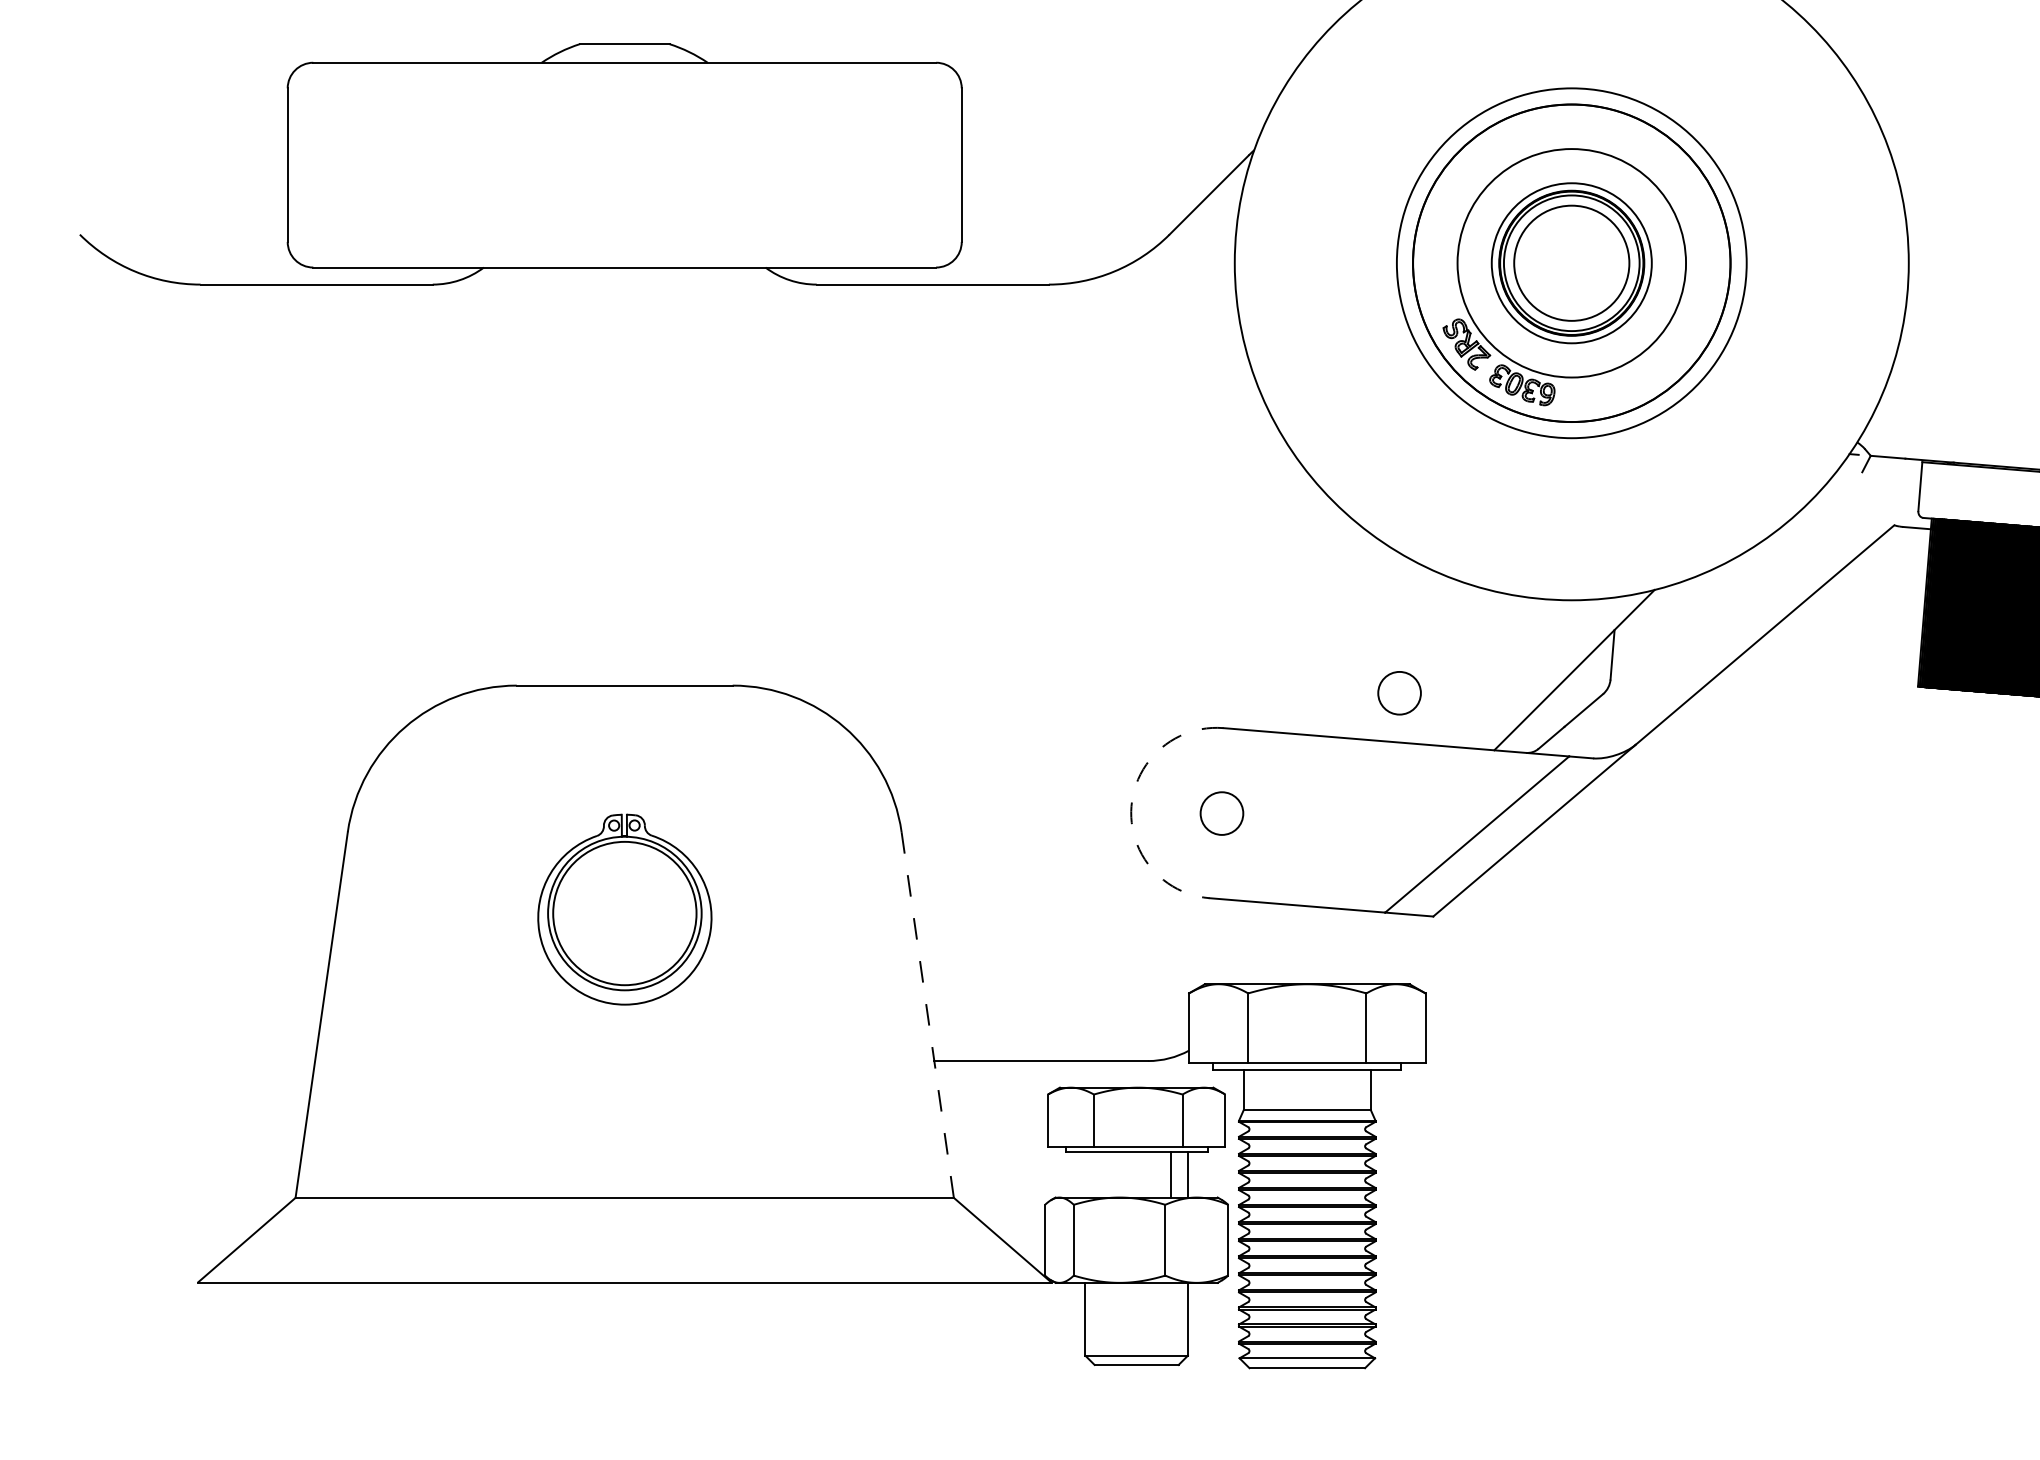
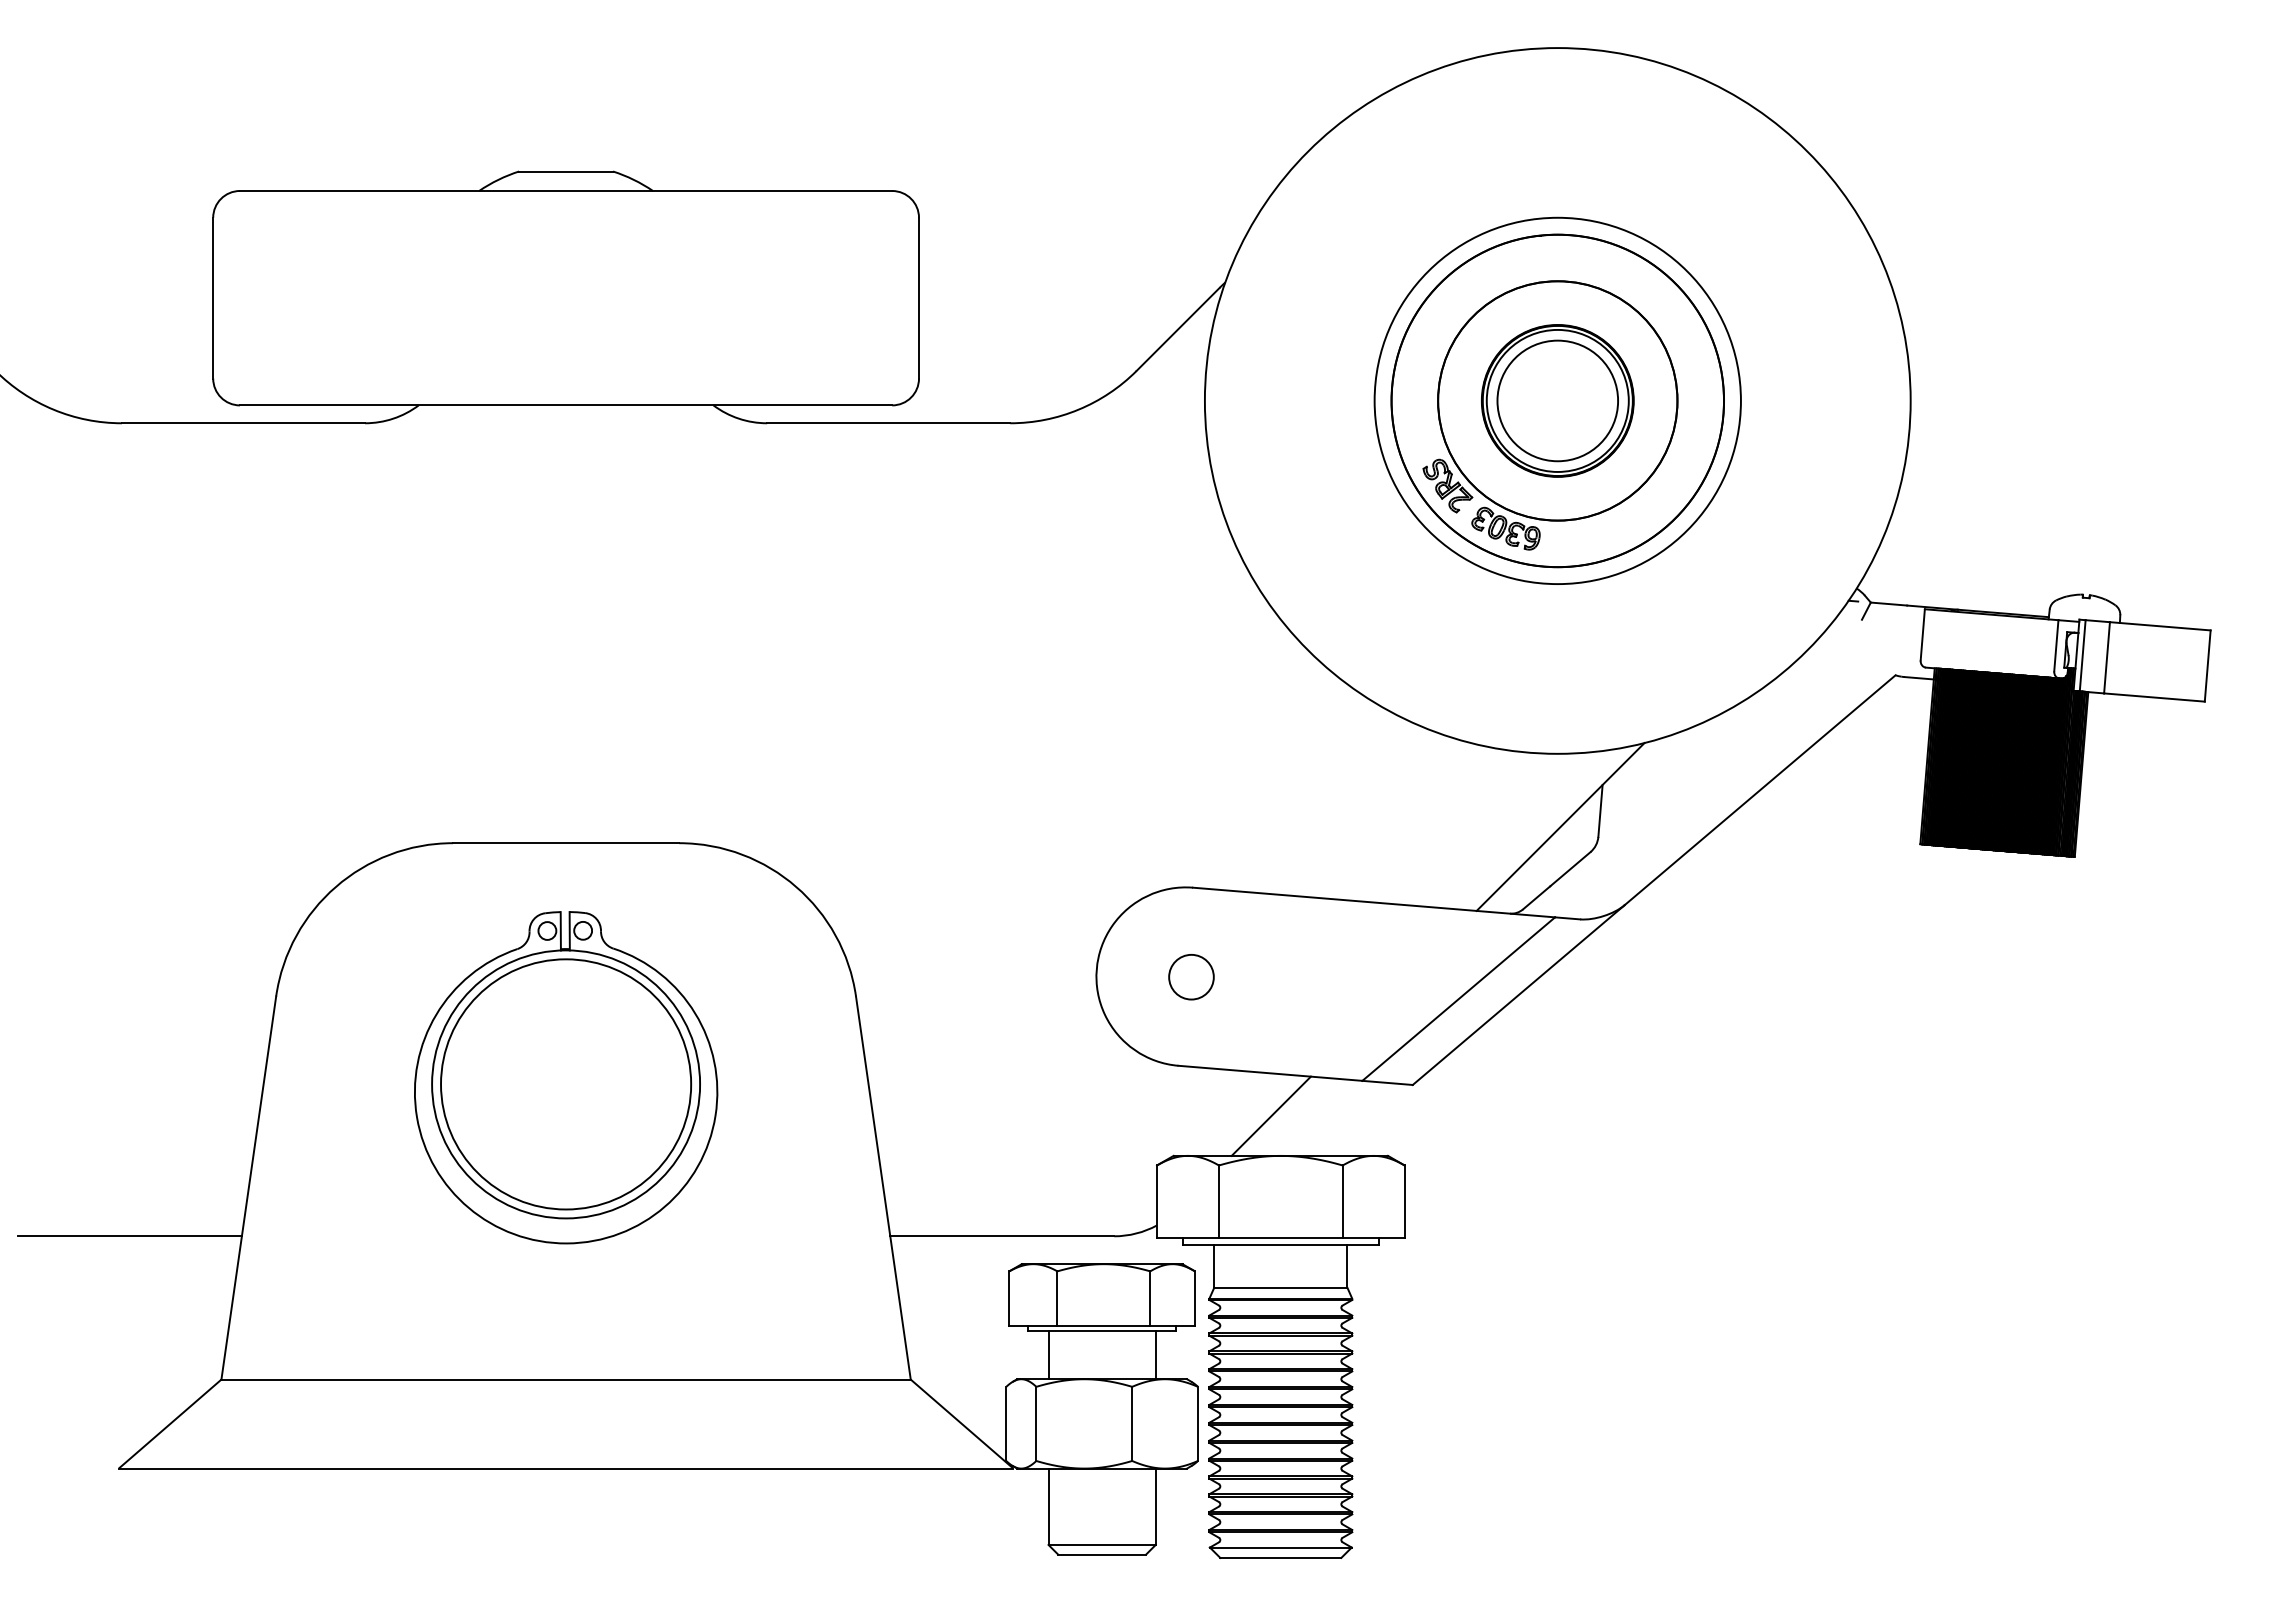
circle: (1571, 262) -> (1557, 400), size x1.43
circle: (1399, 693) -> (1377, 851), removed
arc: (1131, 806) -> (1096, 969), dashed -> solid
part: (625, 909) -> (566, 1077), size x1.67
line: (1297, 945) -> (1270, 1115), added
line: (927, 1015) -> (883, 1188), dashed -> solid
line: (207, 1061) -> (129, 1236), added
line: (1171, 1174) -> (1048, 1355), moved

